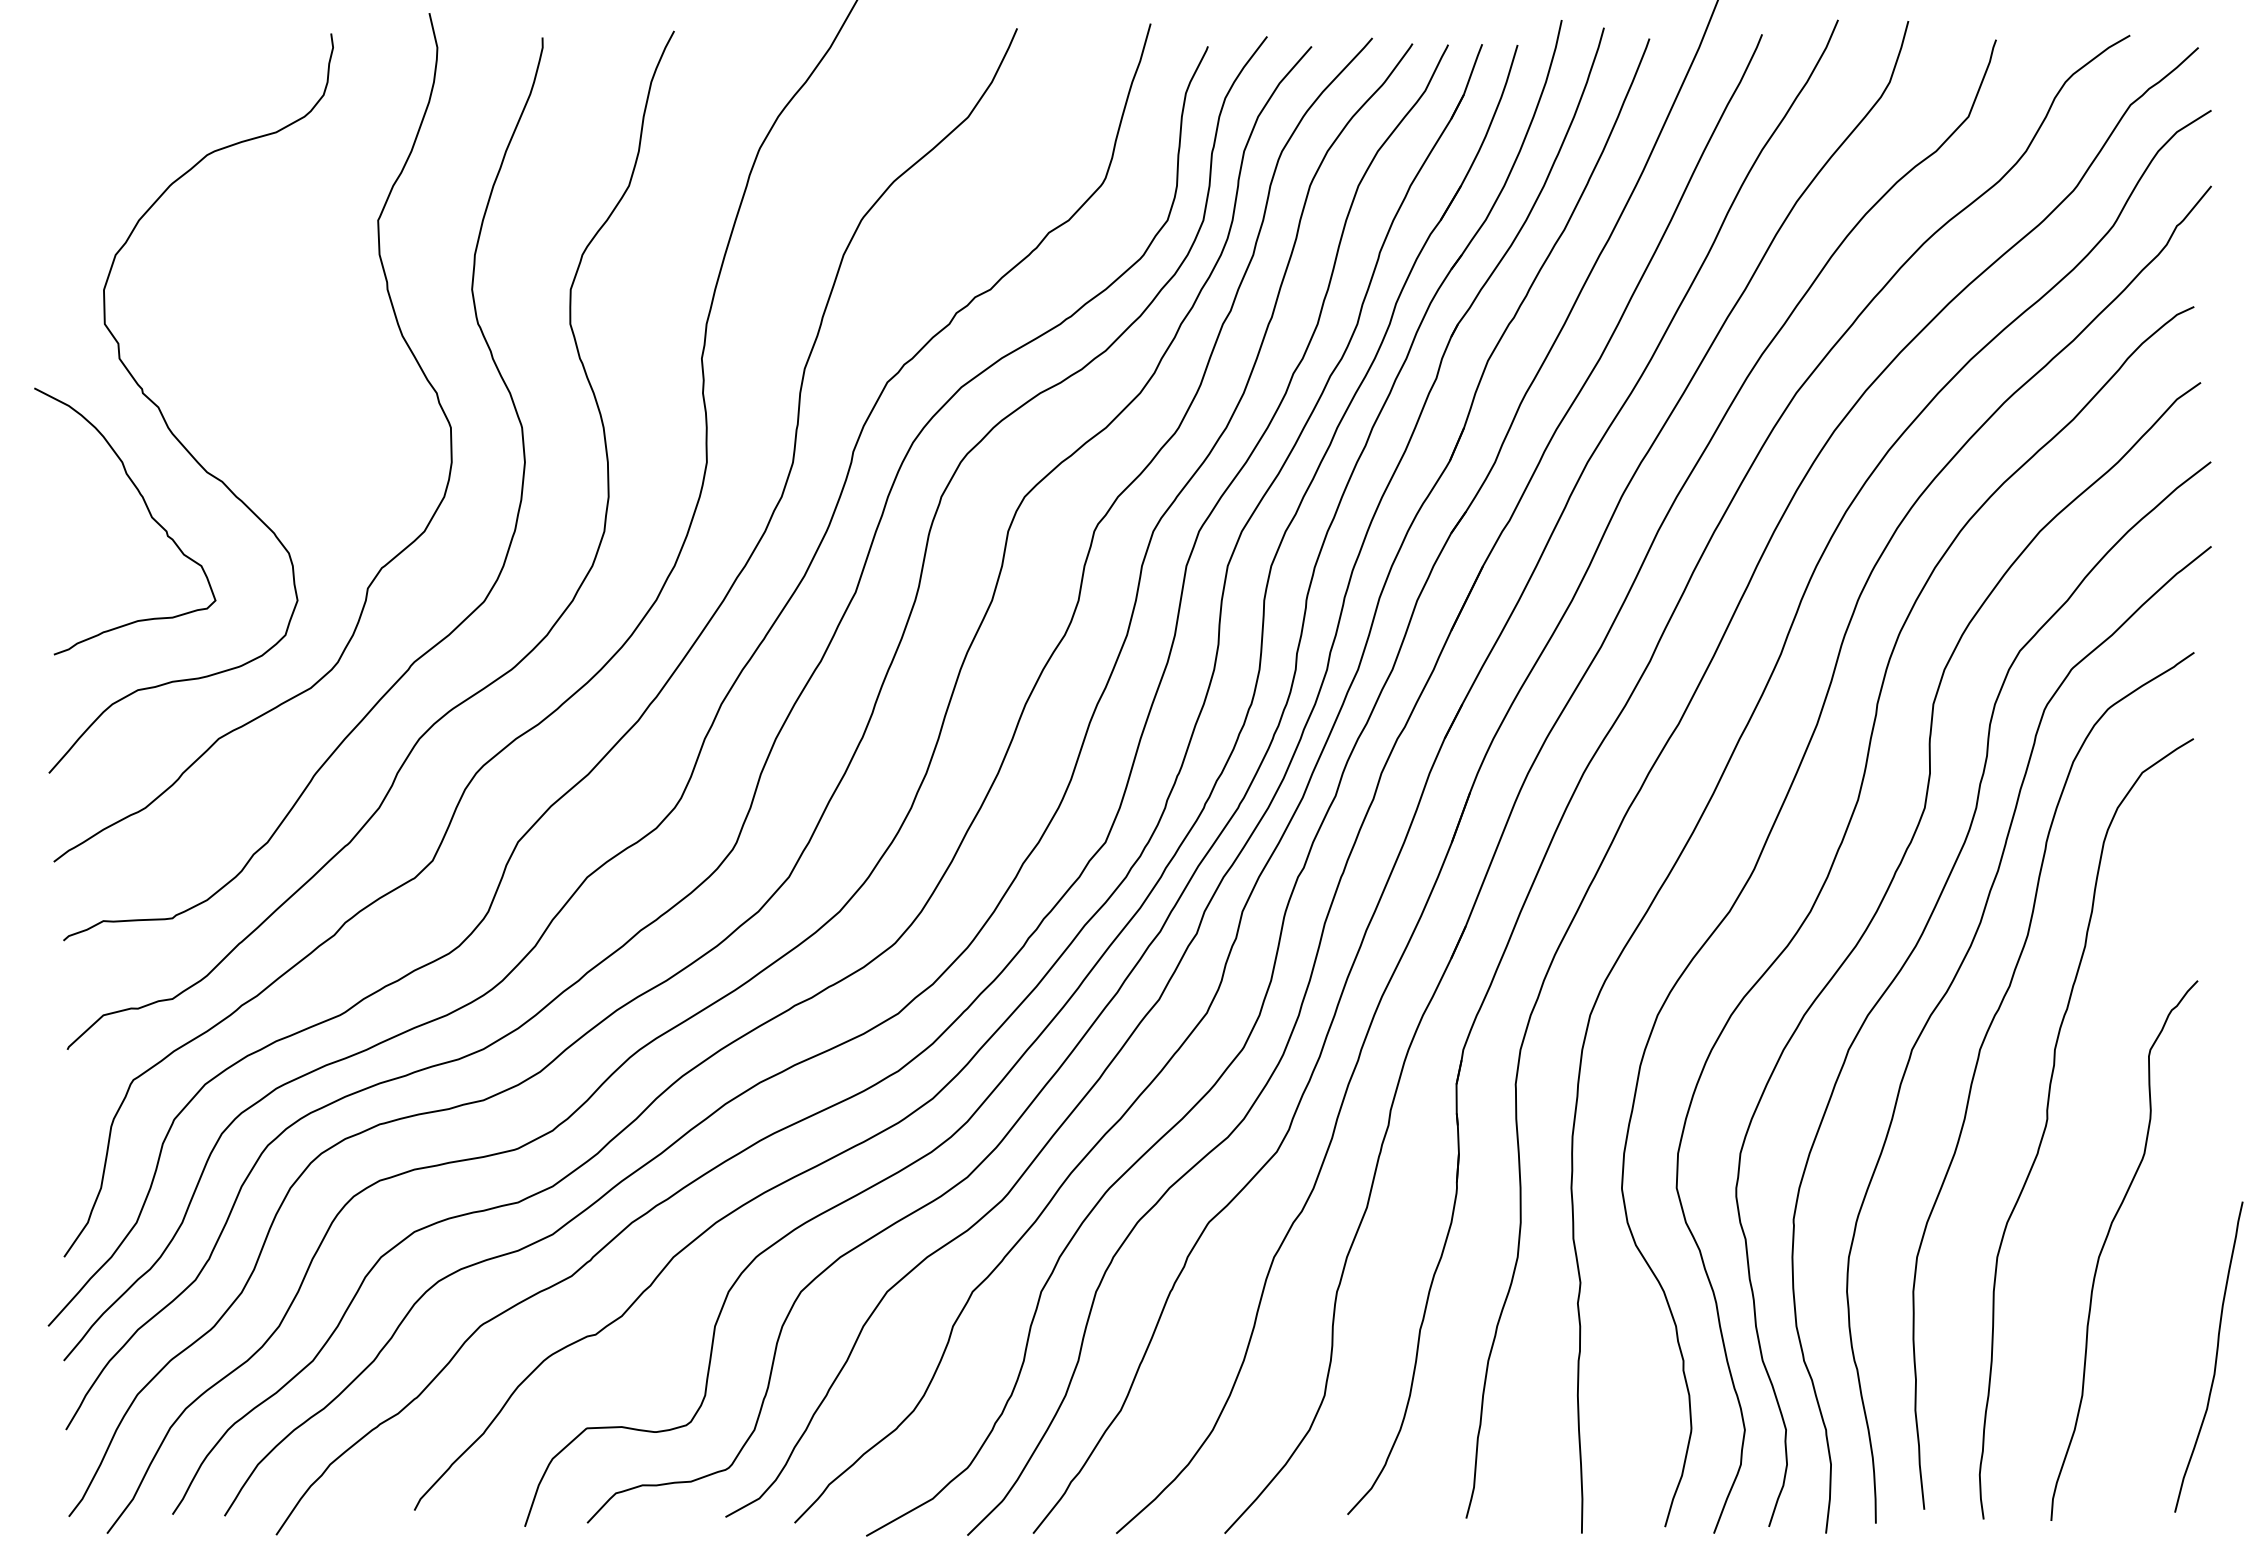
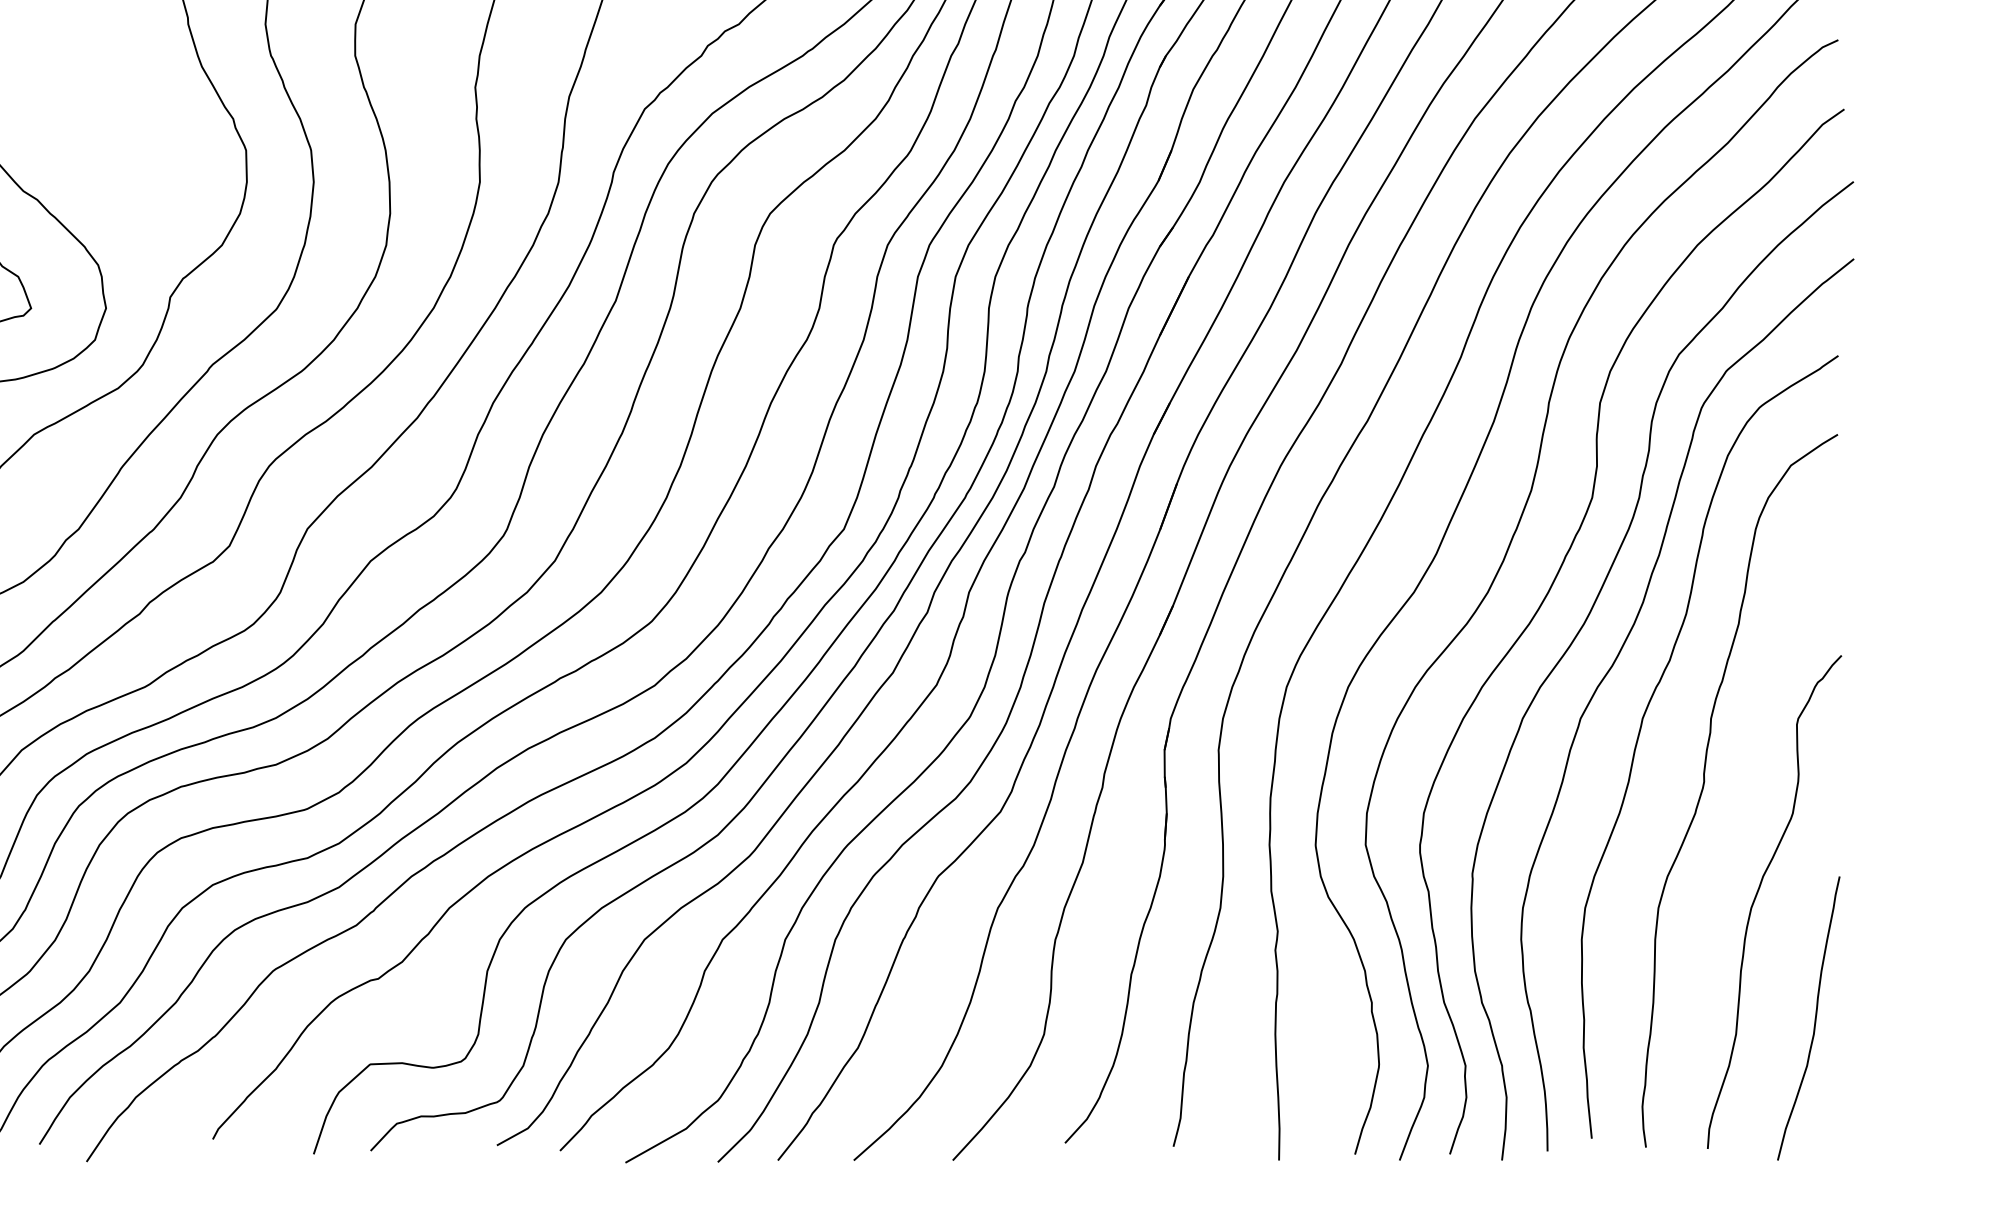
curve: (2215, 1356) -> (1814, 1017), moved

